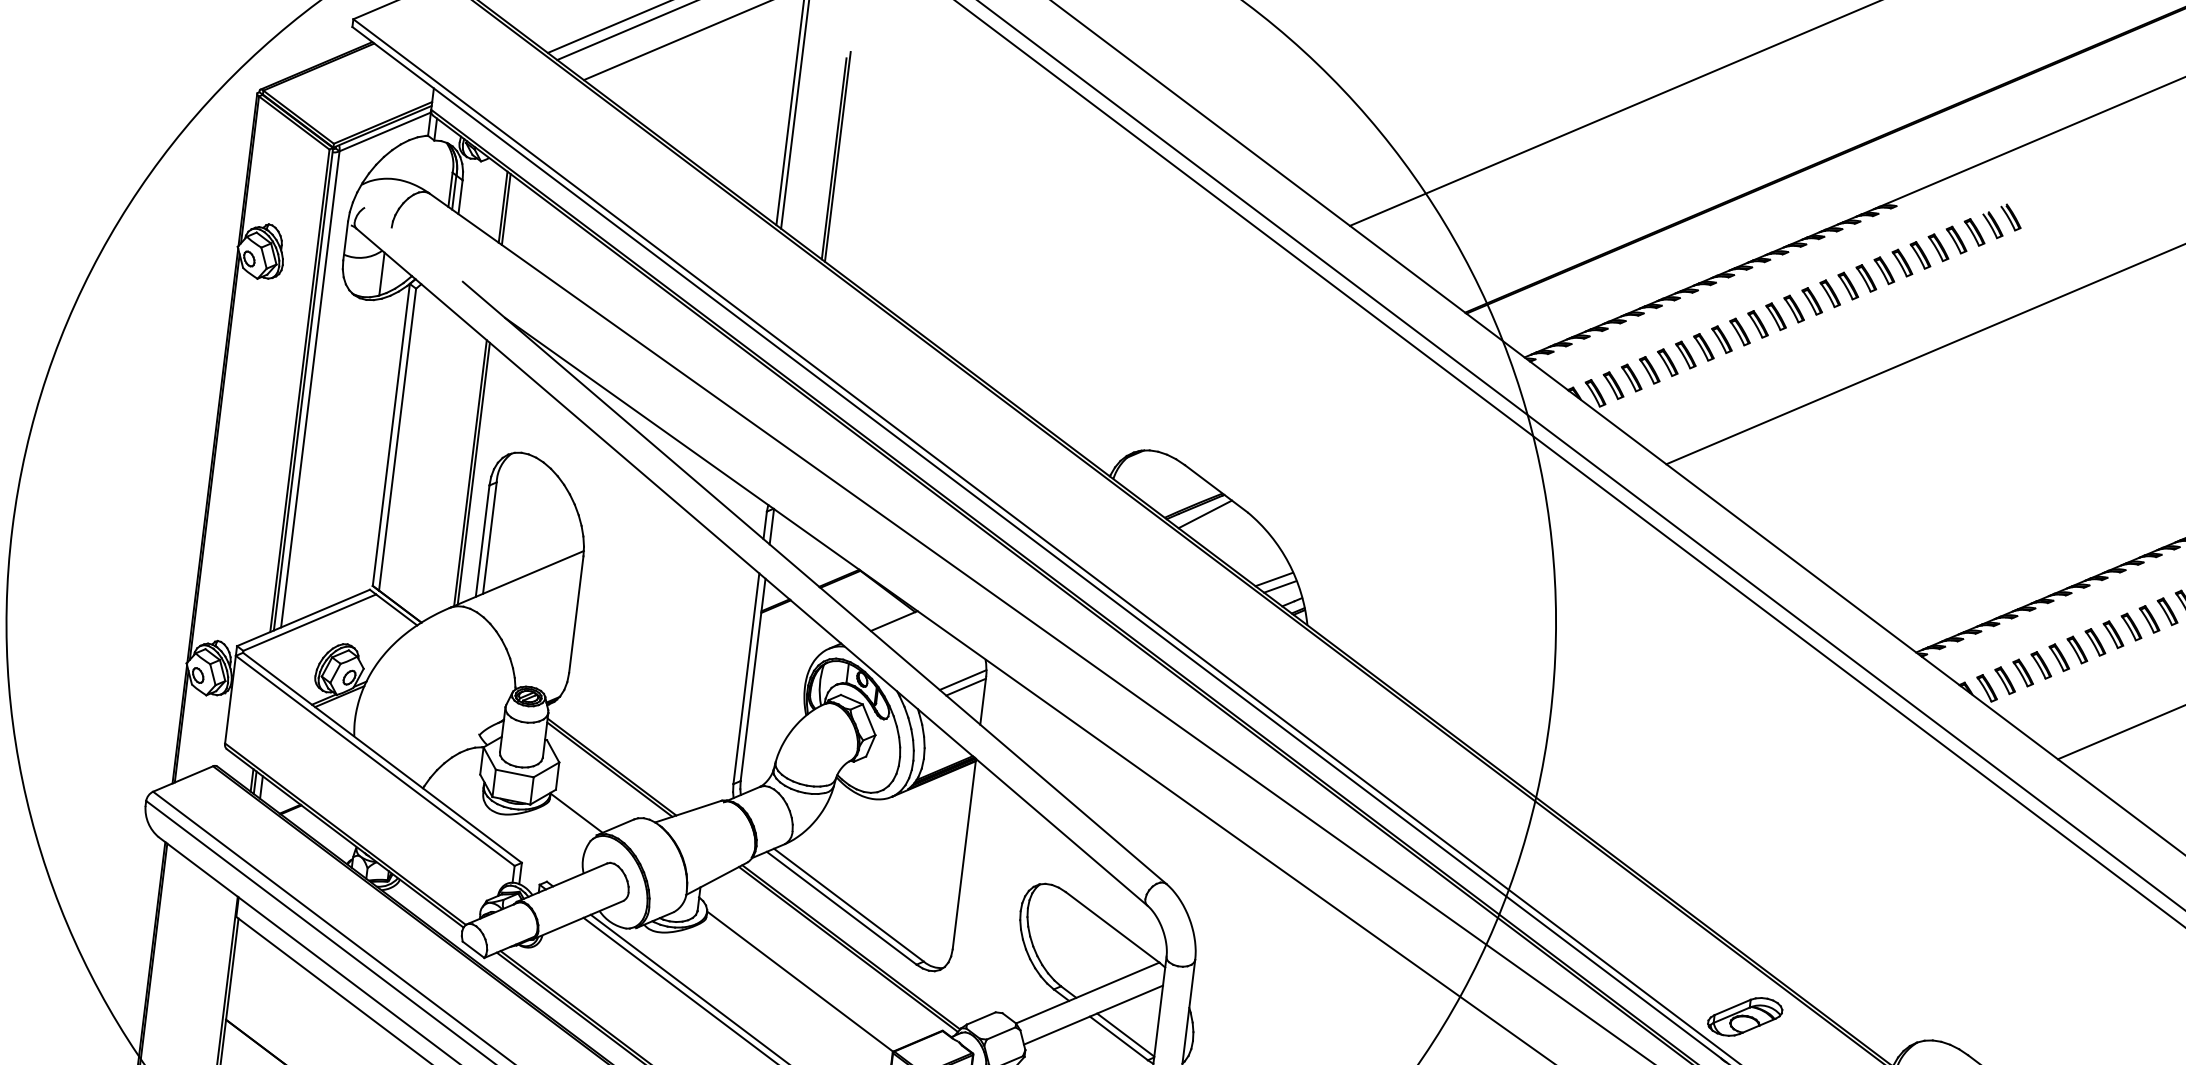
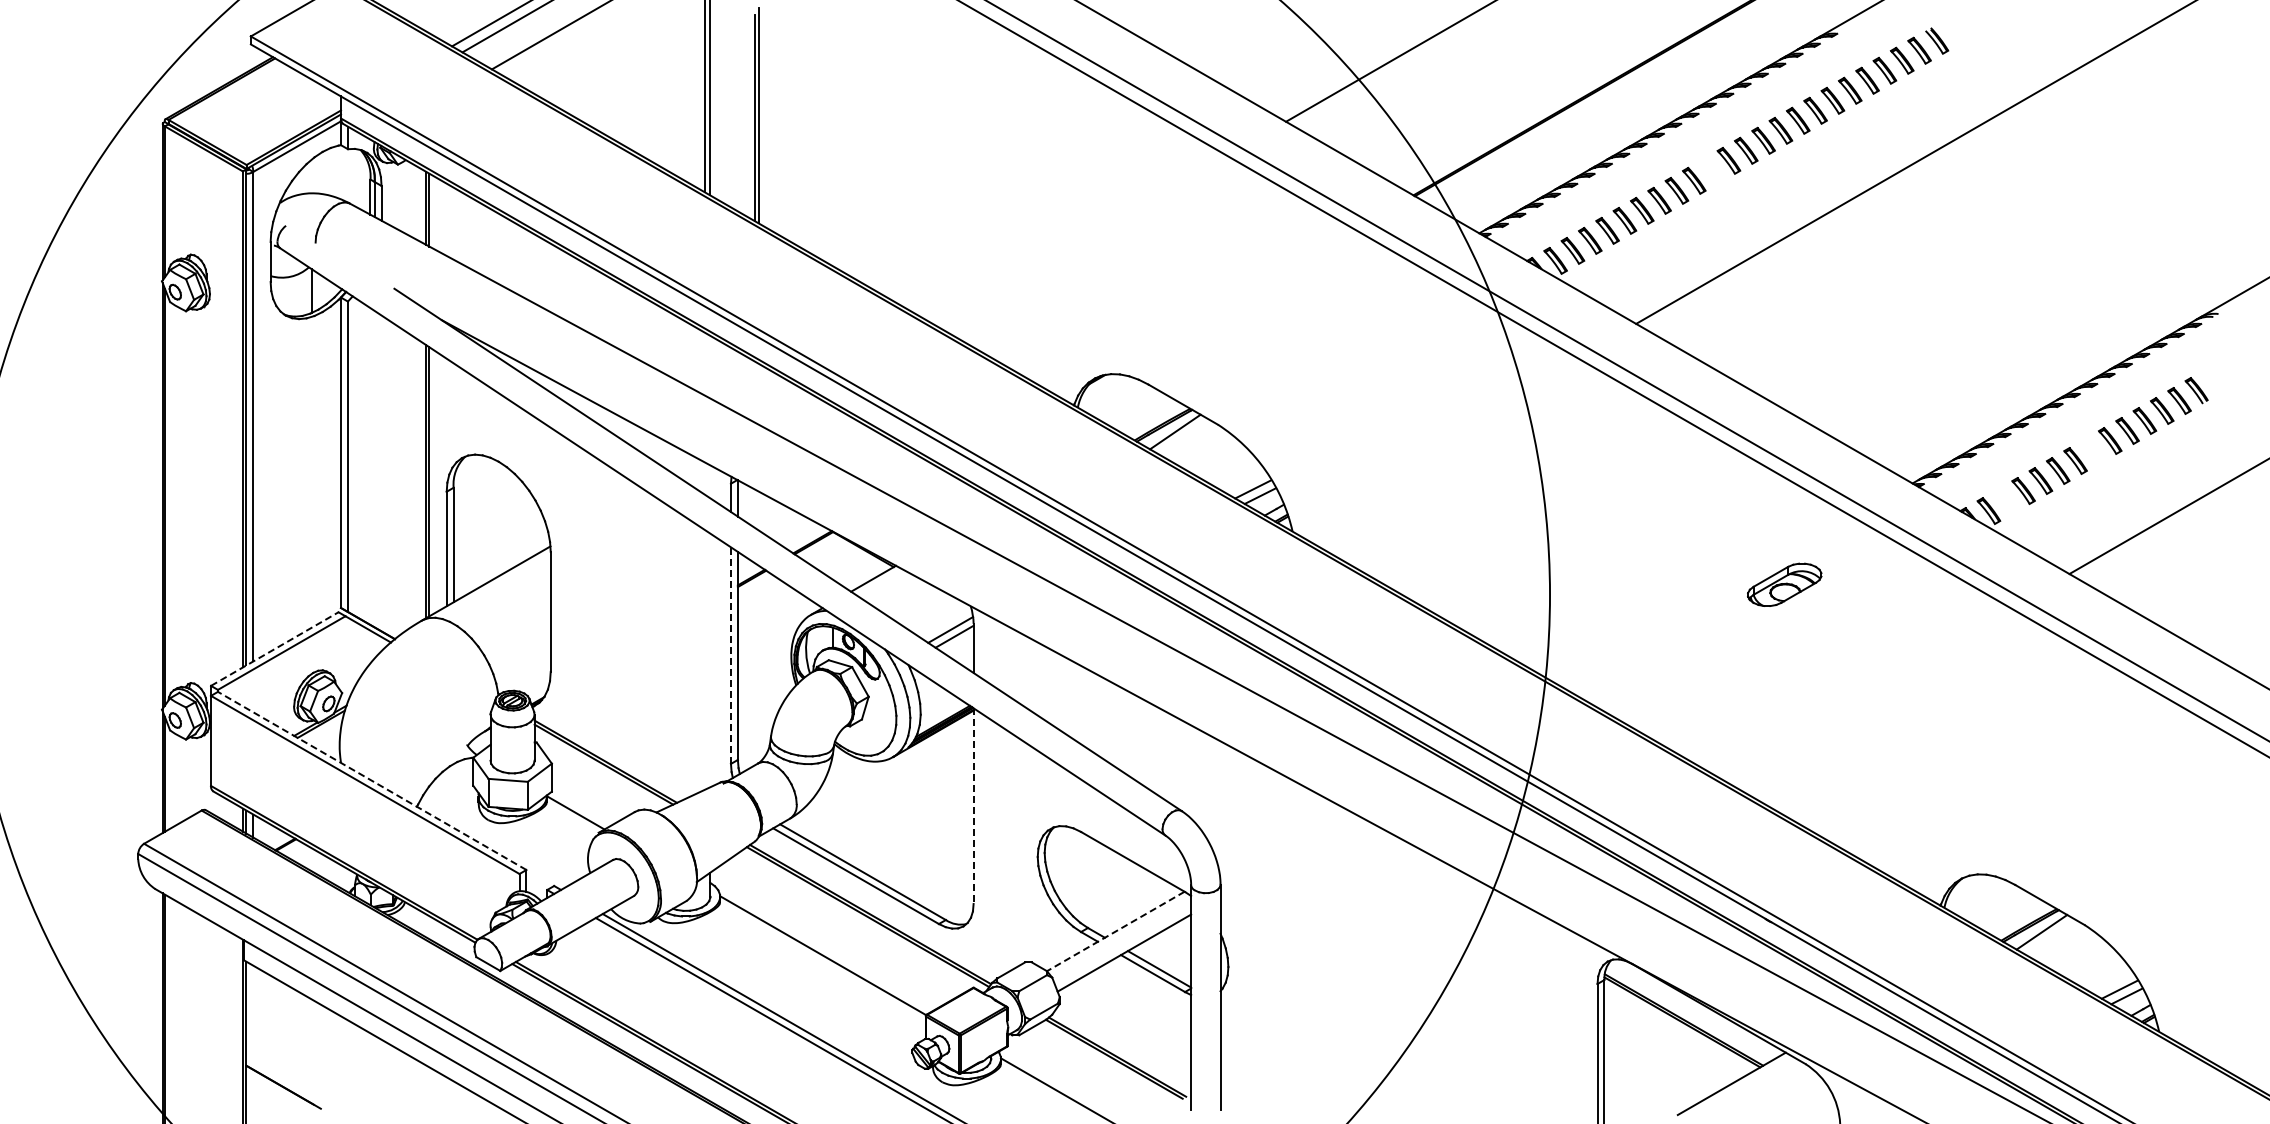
part: (2011, 216) -> (1954, 30), removed
part: (1757, 324) -> (1711, 170), removed
line: (303, 618) -> (274, 649), solid -> dashed
part: (2095, 641) -> (2092, 450), removed
line: (745, 678) -> (730, 655), solid -> dashed
part: (2005, 680) -> (2006, 500), removed
line: (381, 757) -> (371, 780), solid -> dashed
line: (964, 854) -> (973, 806), solid -> dashed
line: (1087, 993) -> (1115, 931), solid -> dashed
part: (1745, 1016) -> (1784, 584), moved

